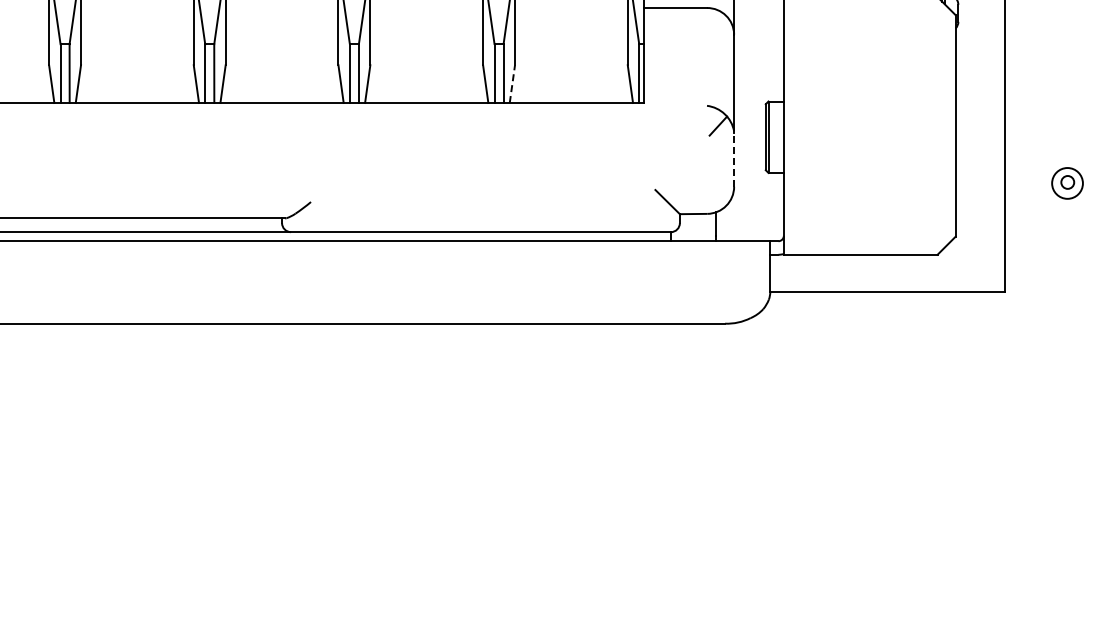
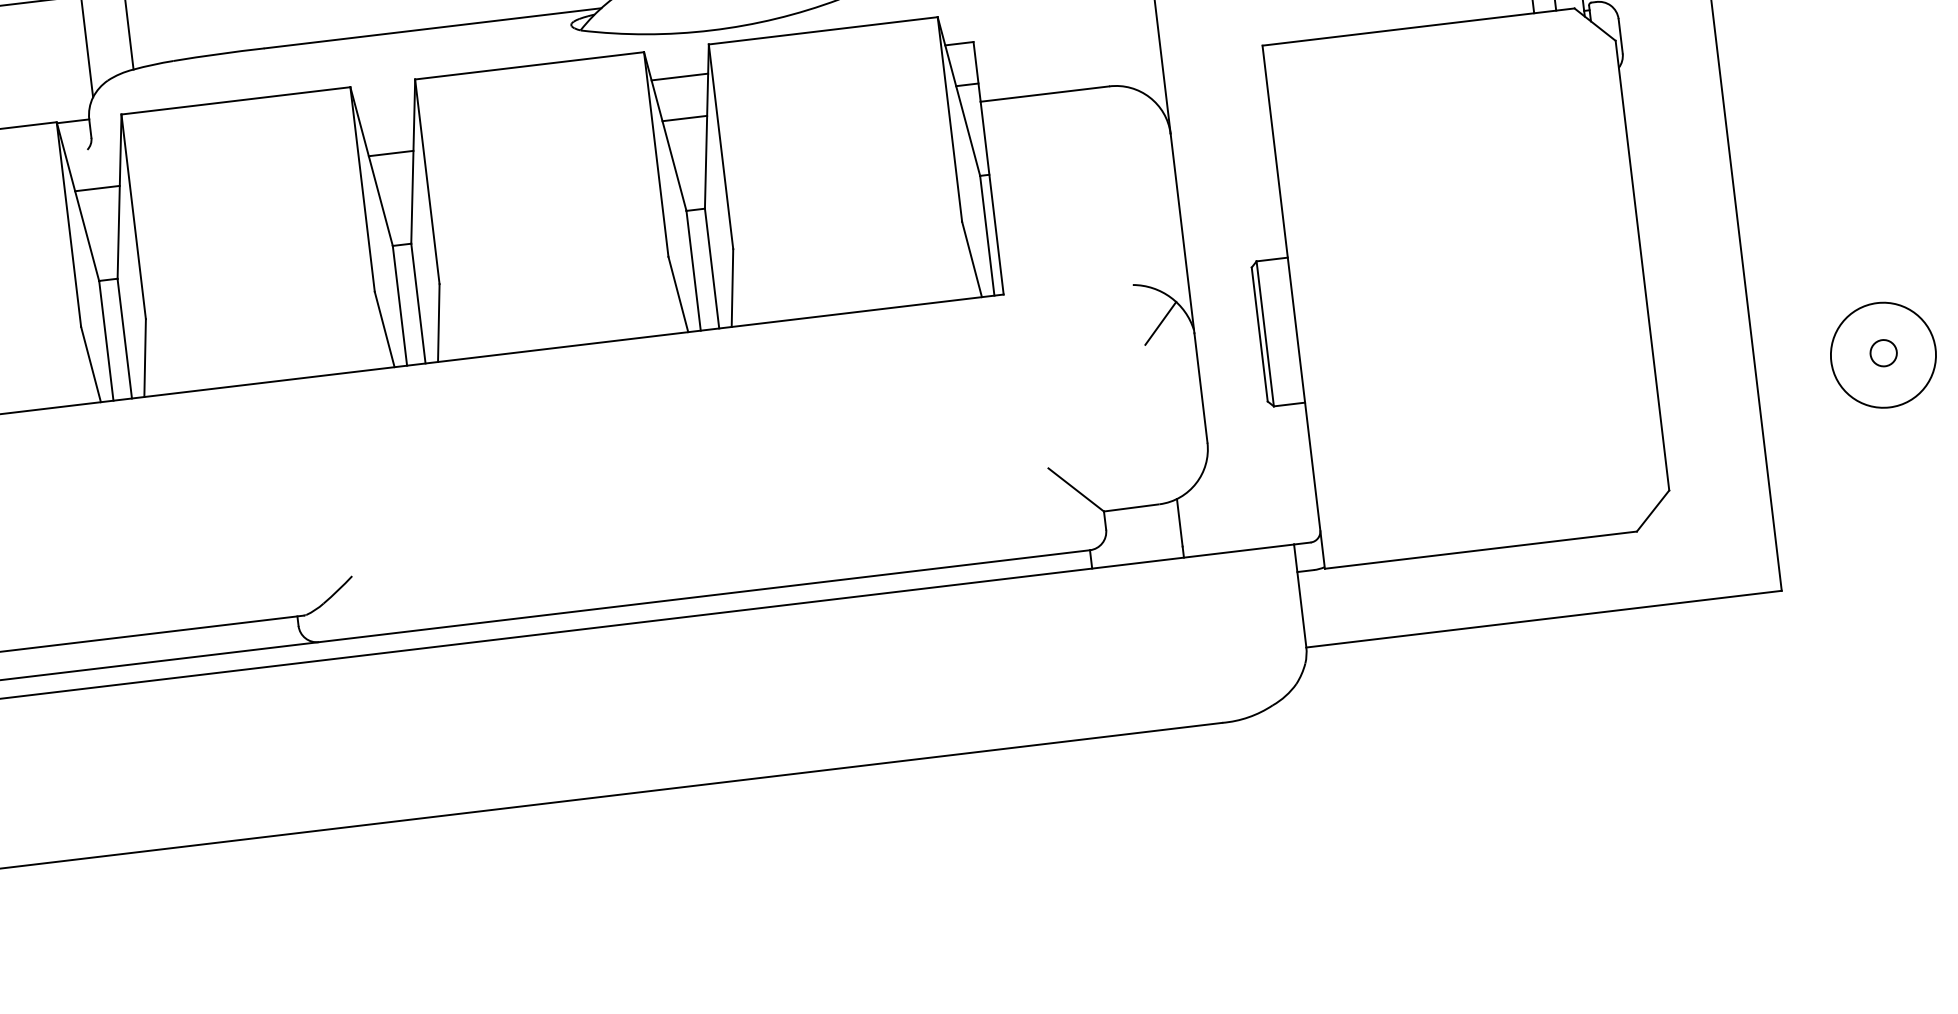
line: (512, 83) -> (732, 286), dashed -> solid
line: (734, 159) -> (1201, 387), dashed -> solid
circle: (1067, 183) -> (1883, 355), size x1.67

